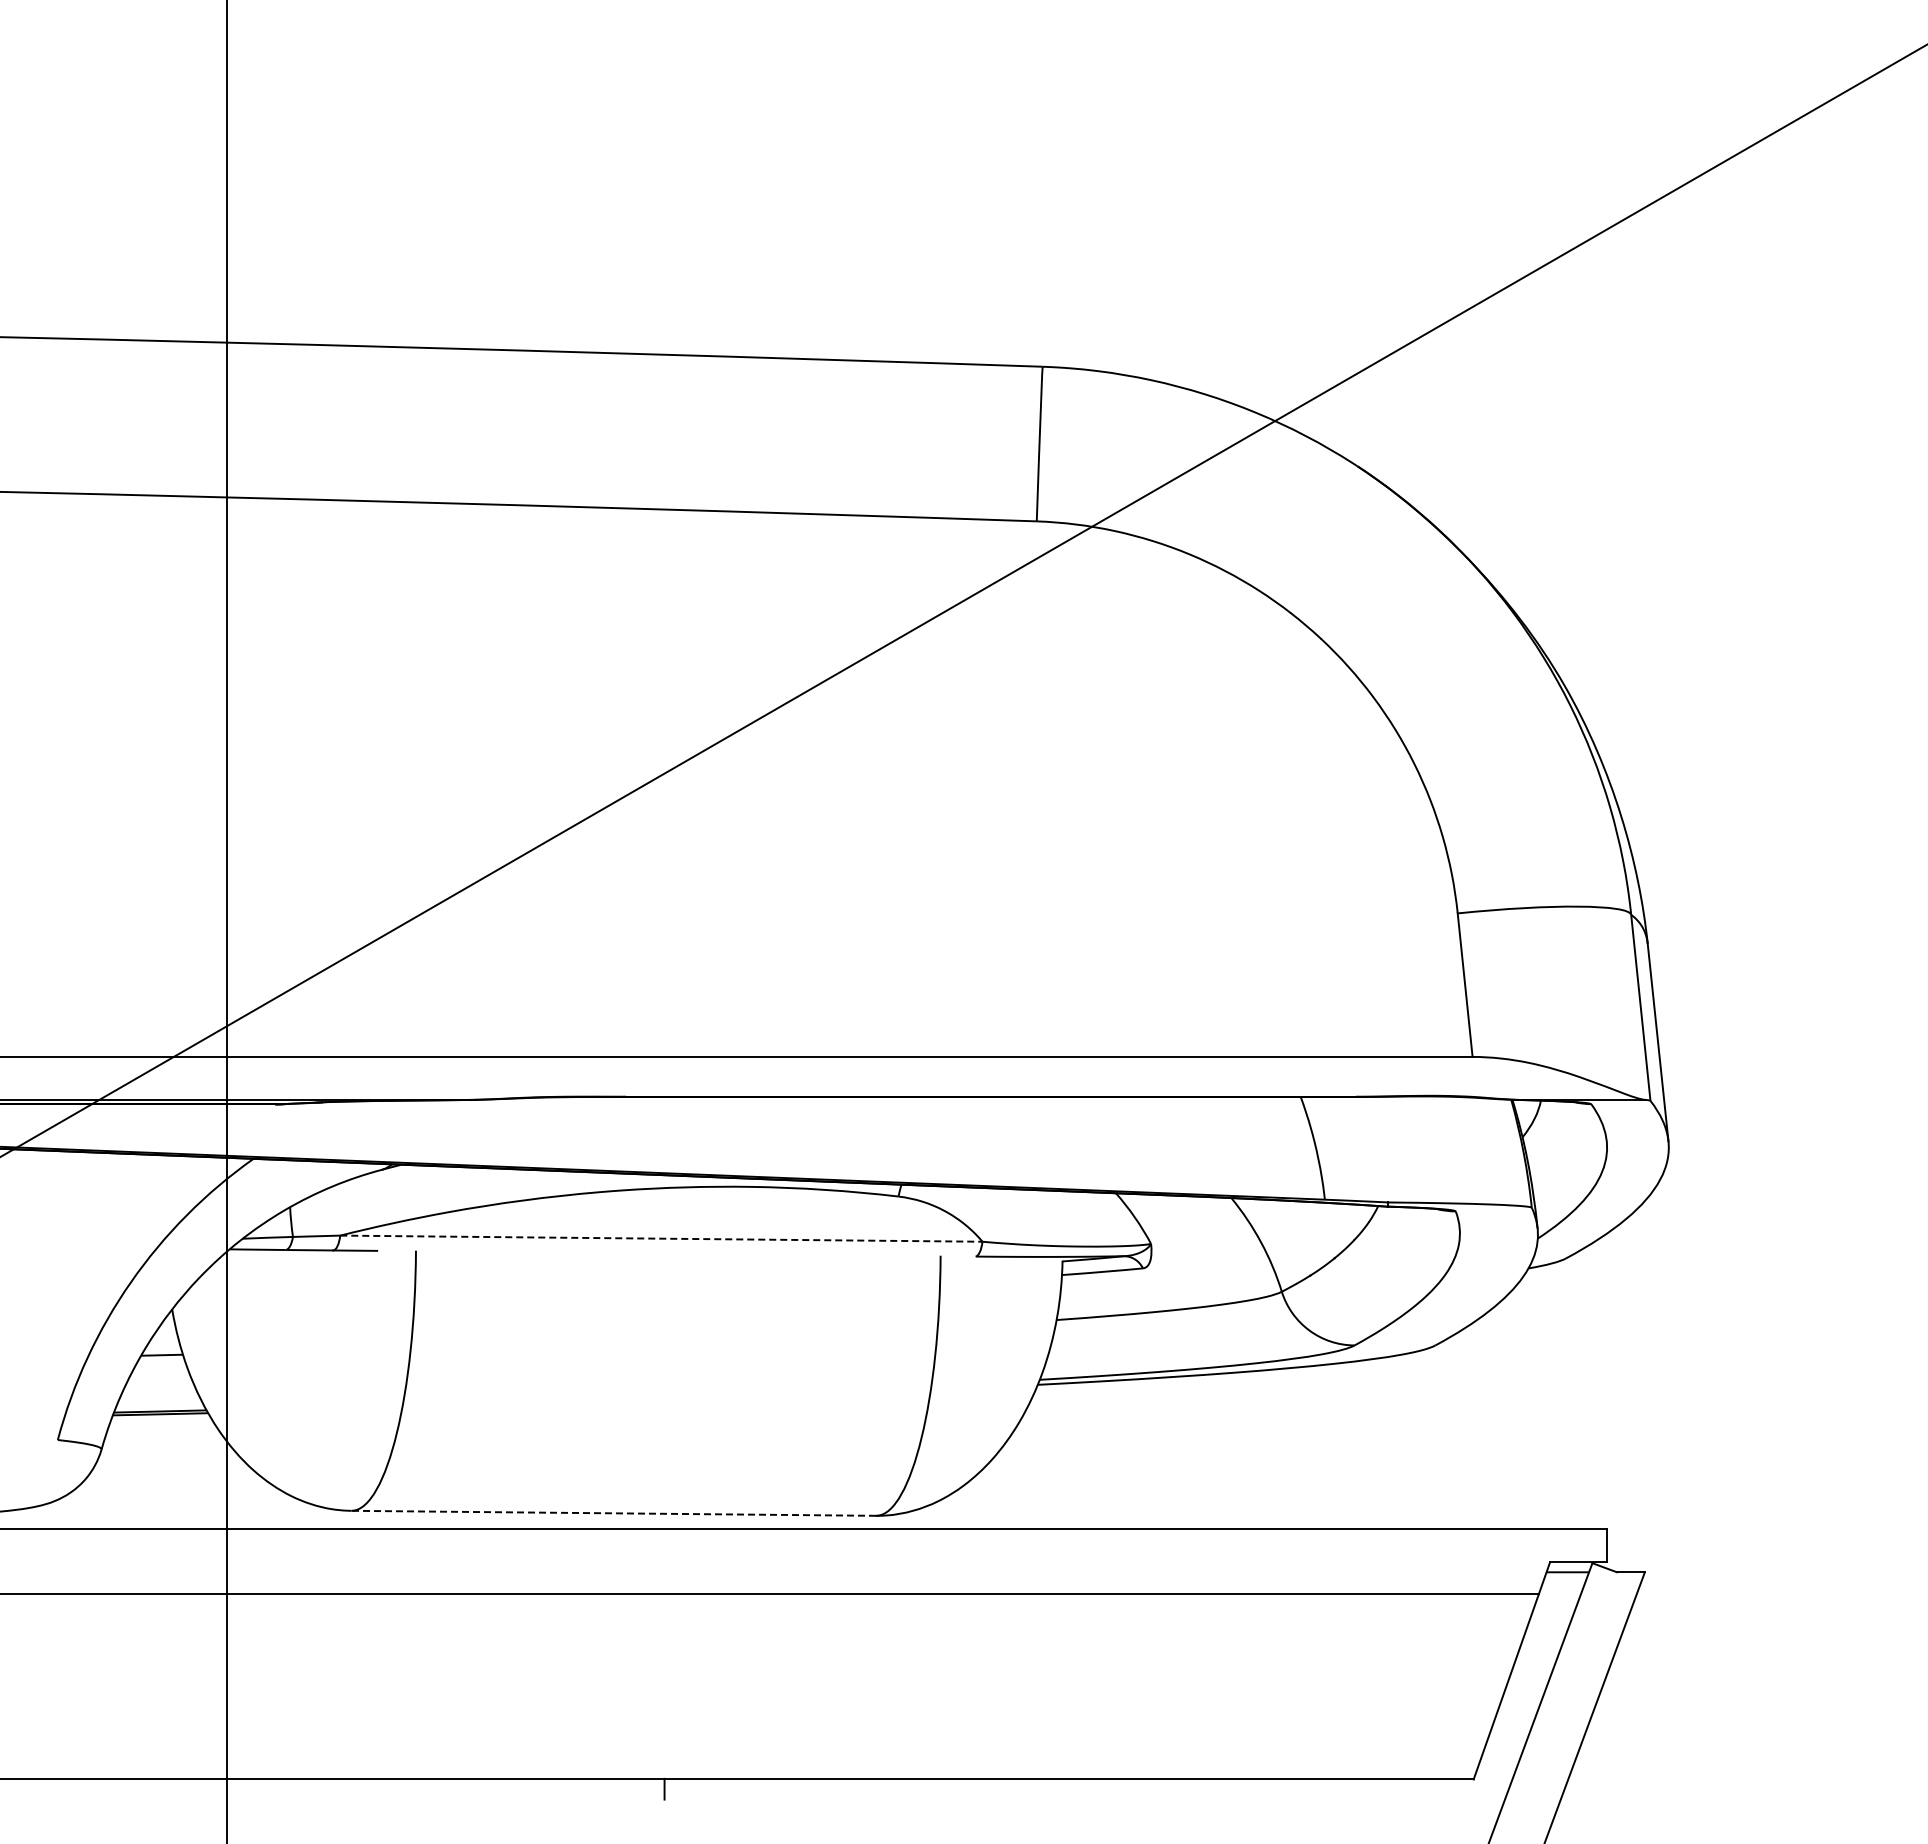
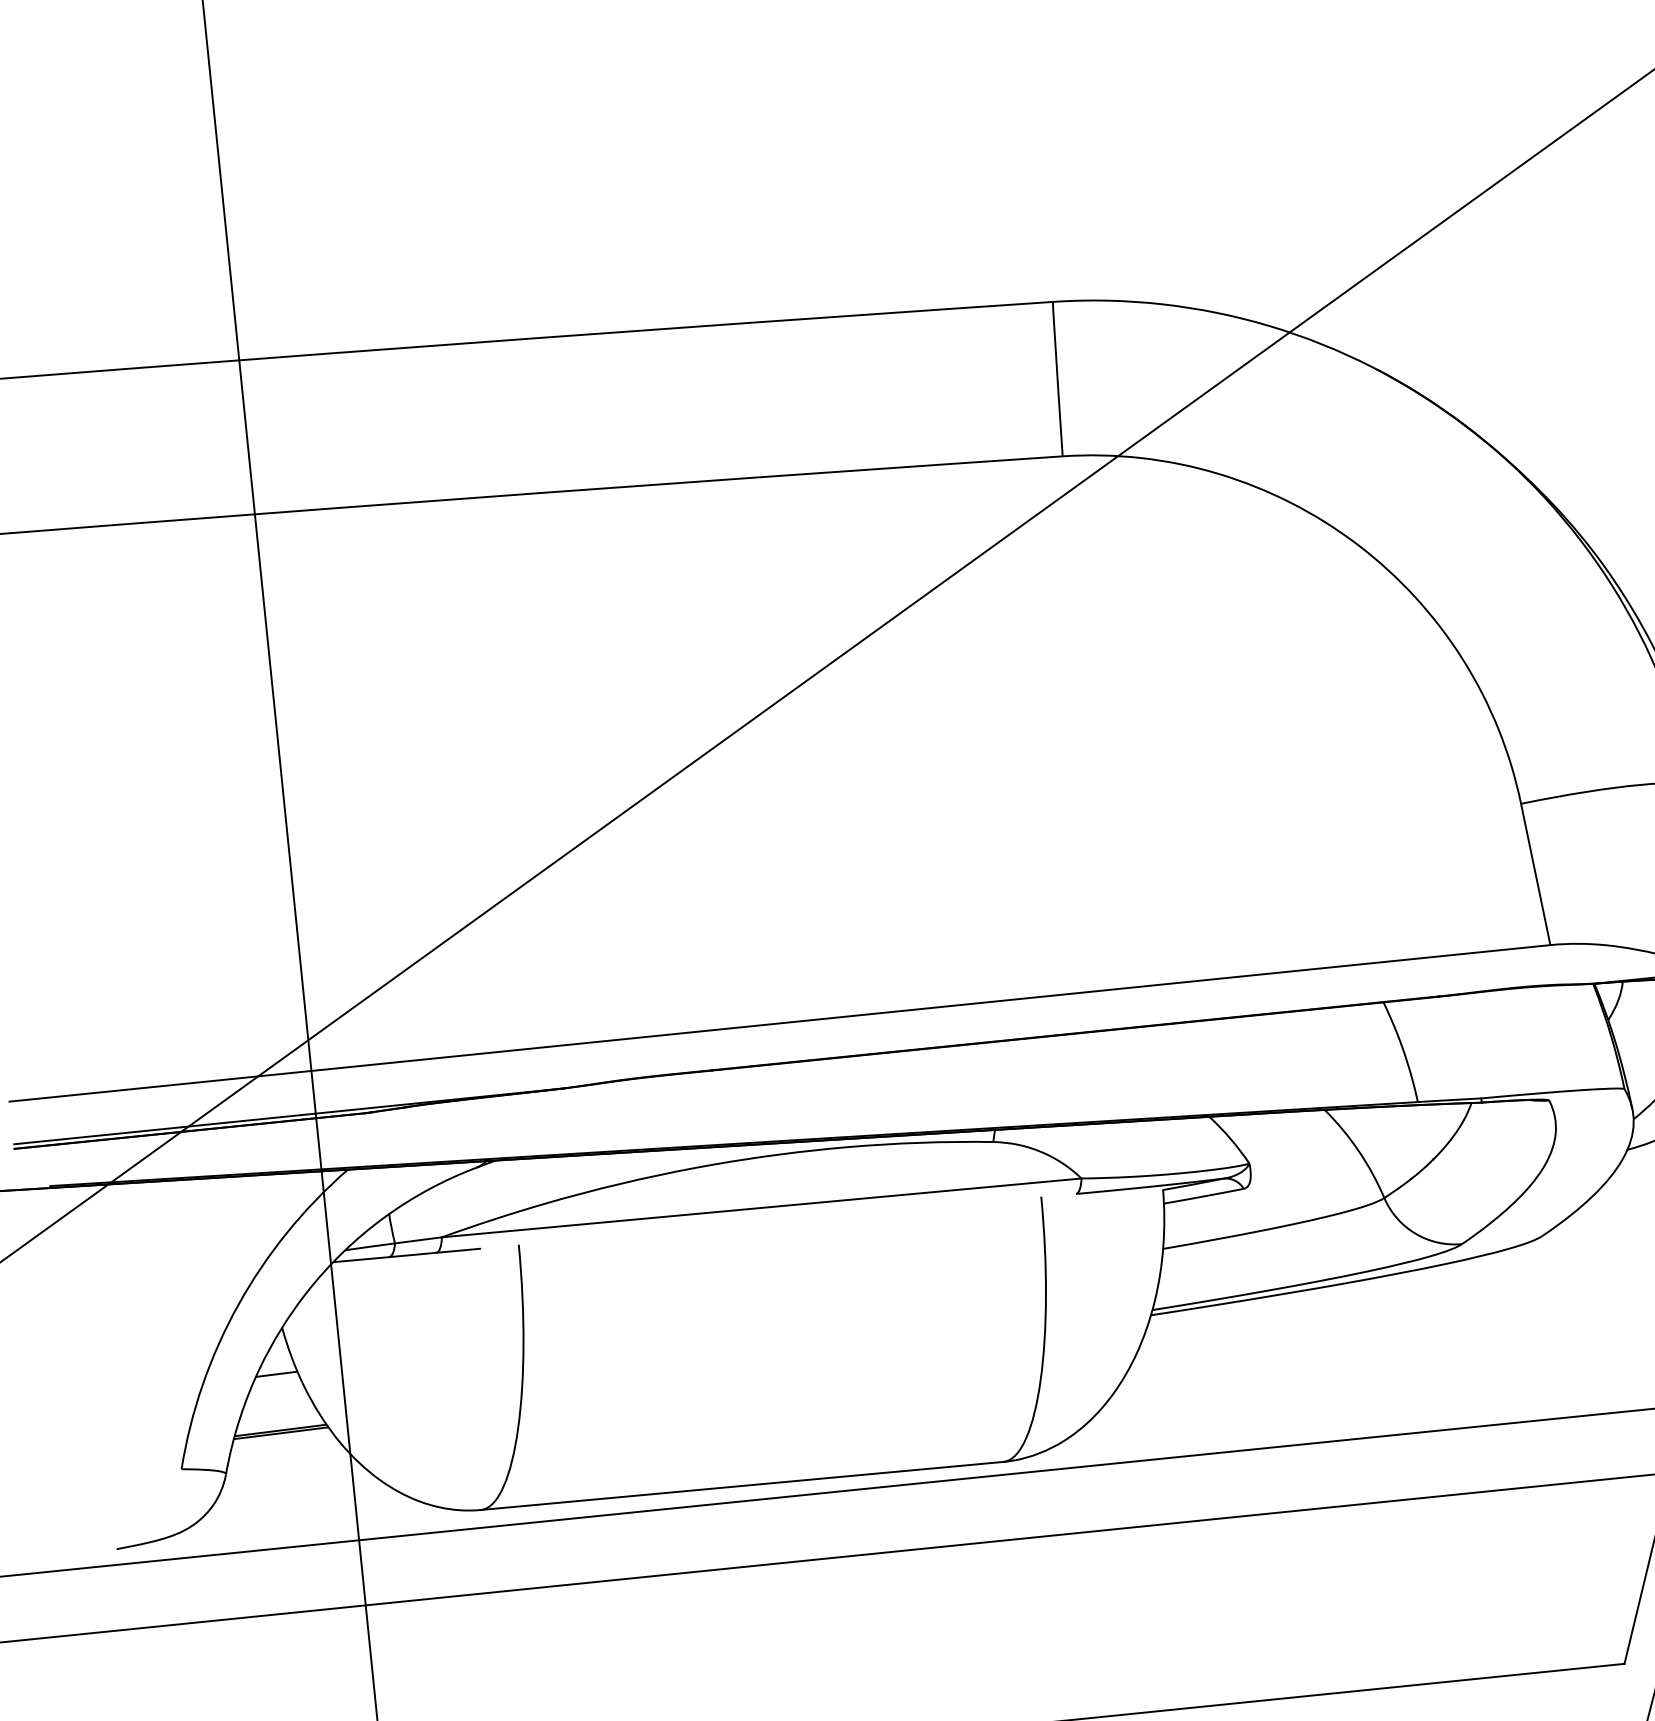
line: (661, 1238) -> (761, 1207), dashed -> solid
line: (613, 1513) -> (741, 1486), dashed -> solid

